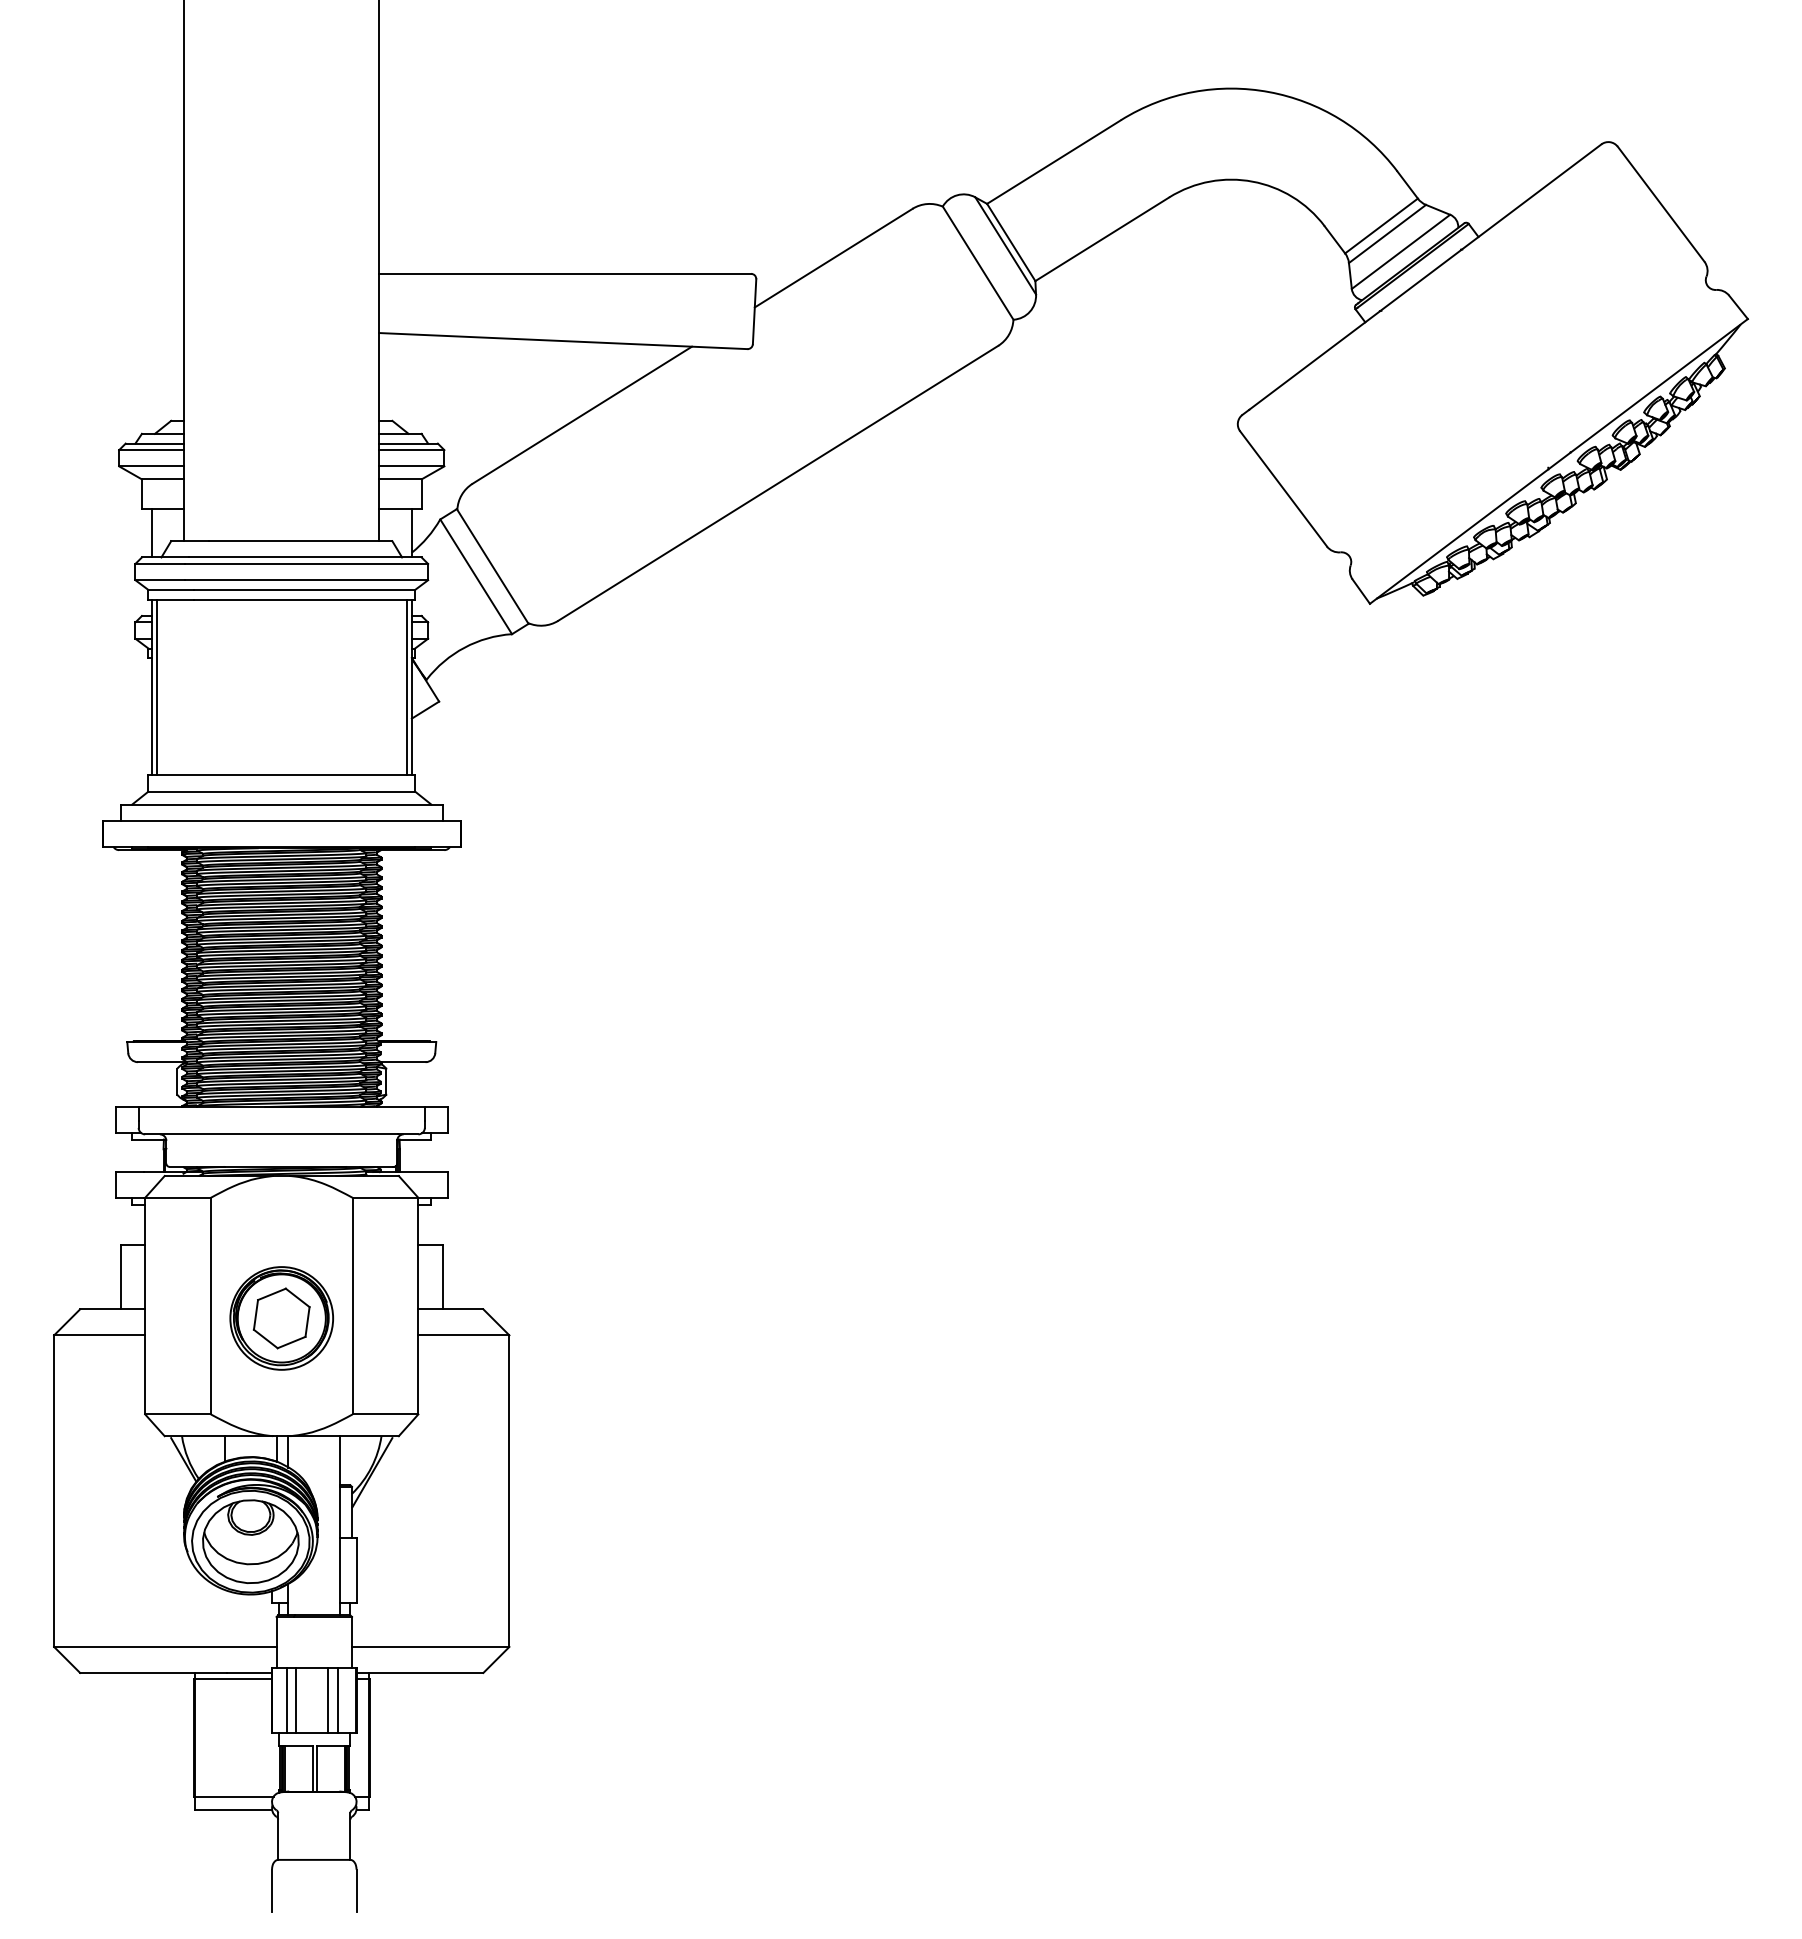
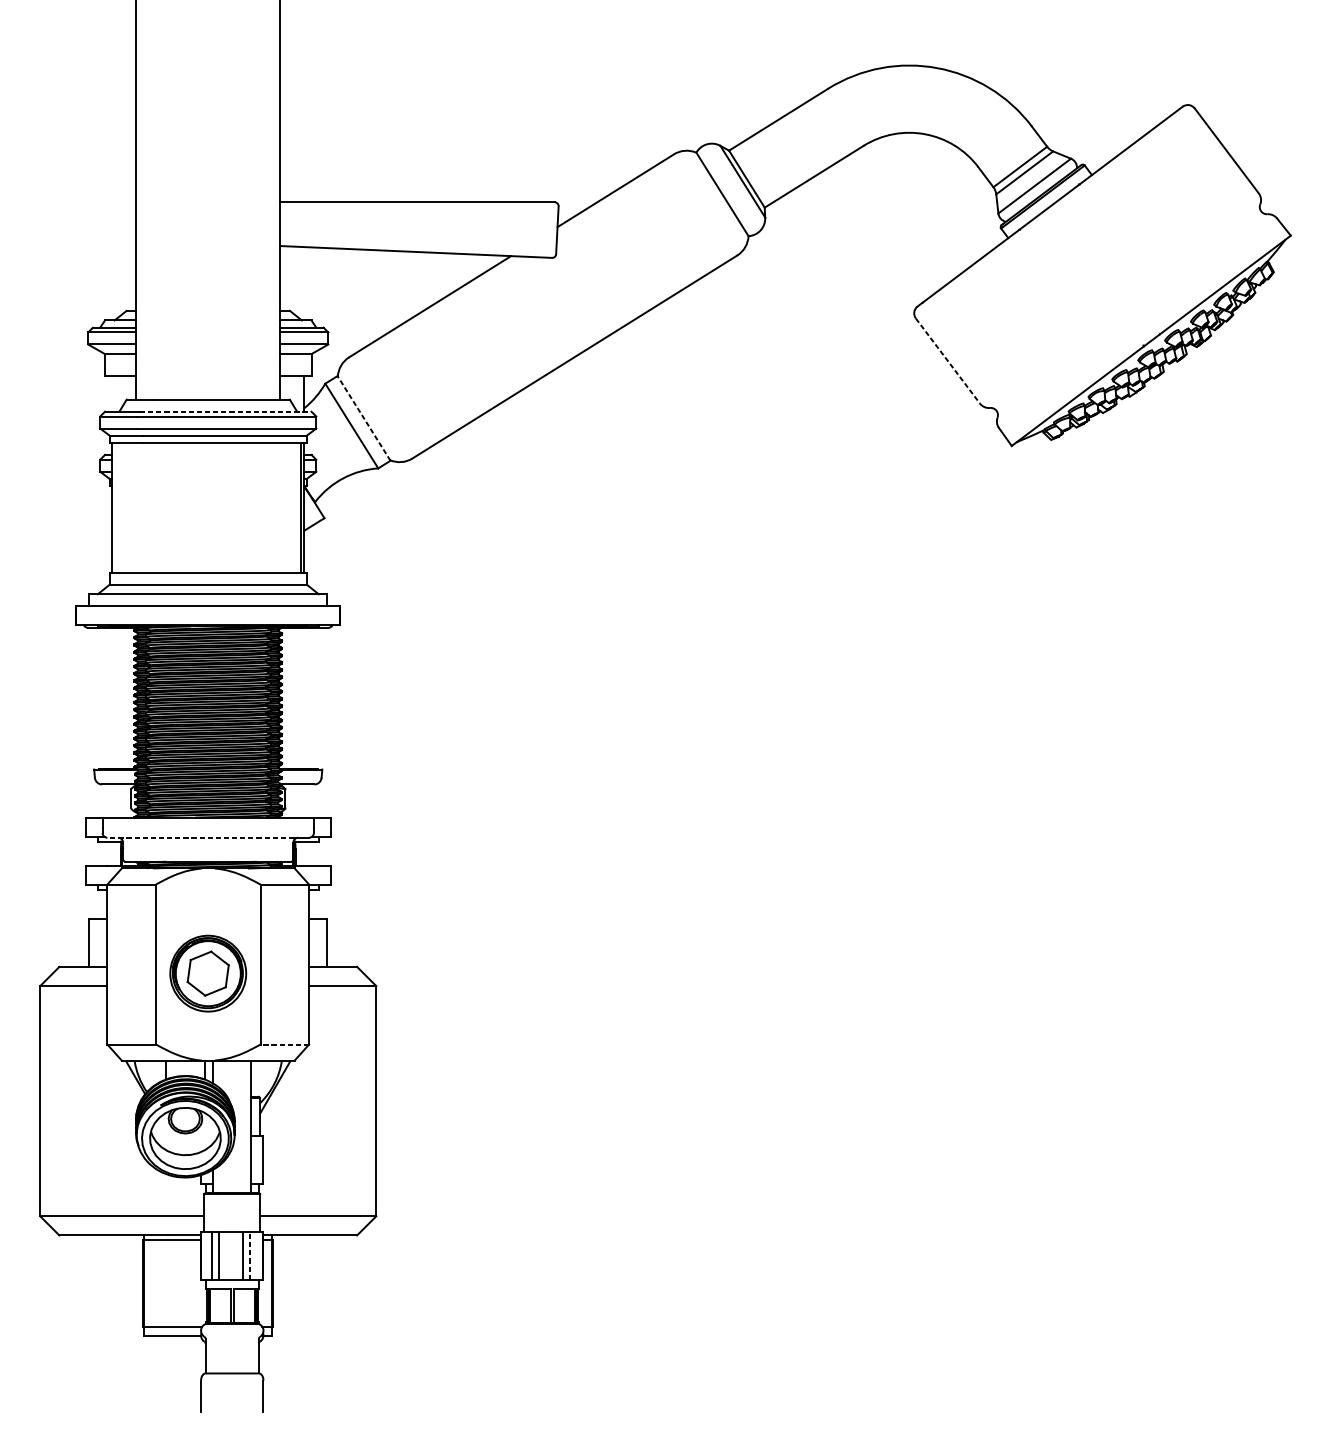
line: (1283, 489) -> (947, 361), solid -> dashed
line: (151, 532) -> (112, 393), removed
line: (306, 557) -> (226, 411), solid -> dashed
line: (492, 566) -> (363, 418), solid -> dashed
line: (156, 687) -> (115, 507), removed
line: (271, 1134) -> (200, 837), solid -> dashed
line: (385, 1414) -> (284, 1044), solid -> dashed
line: (338, 1700) -> (250, 1255), solid -> dashed

